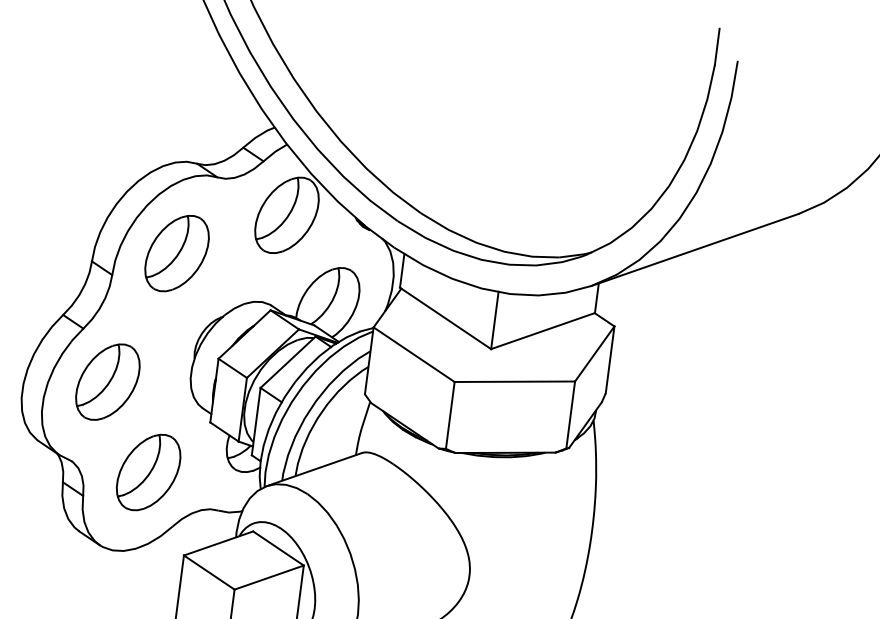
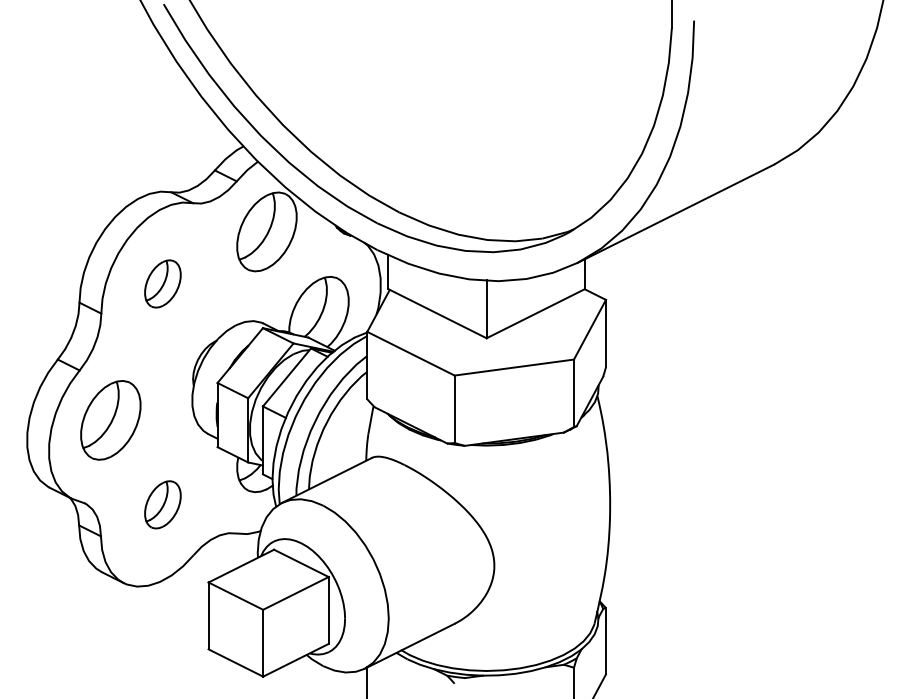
part: (176, 253) -> (162, 283), size x0.6
part: (148, 472) -> (162, 504), size x0.6

